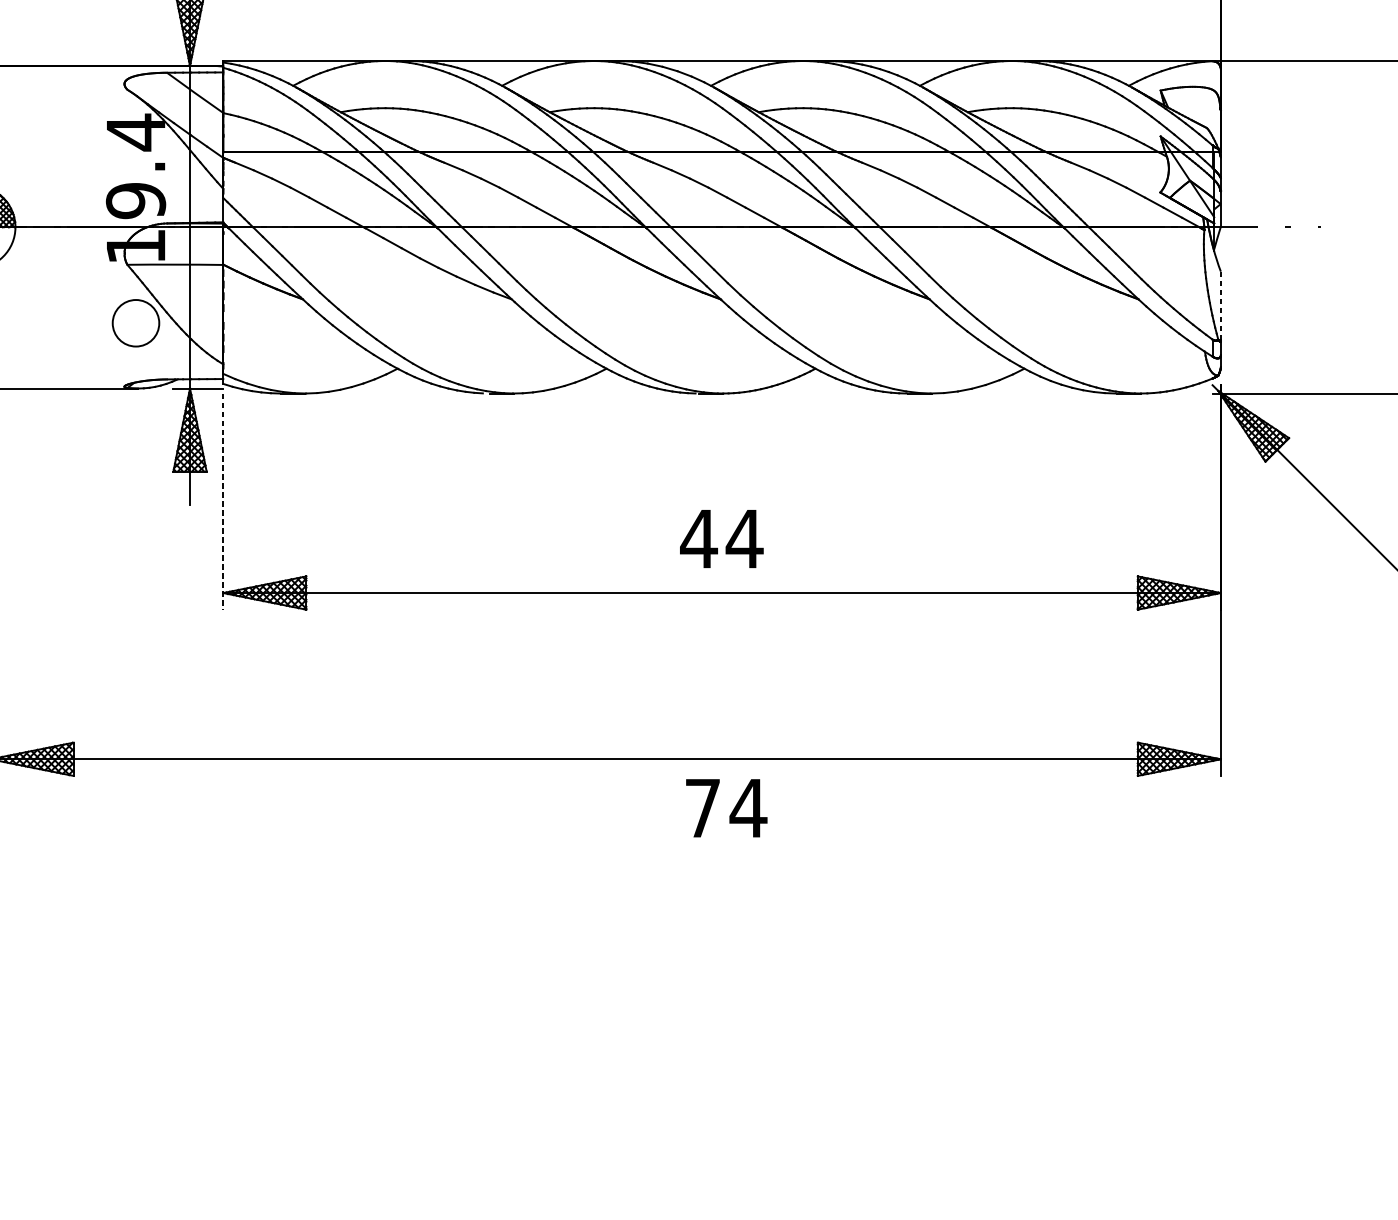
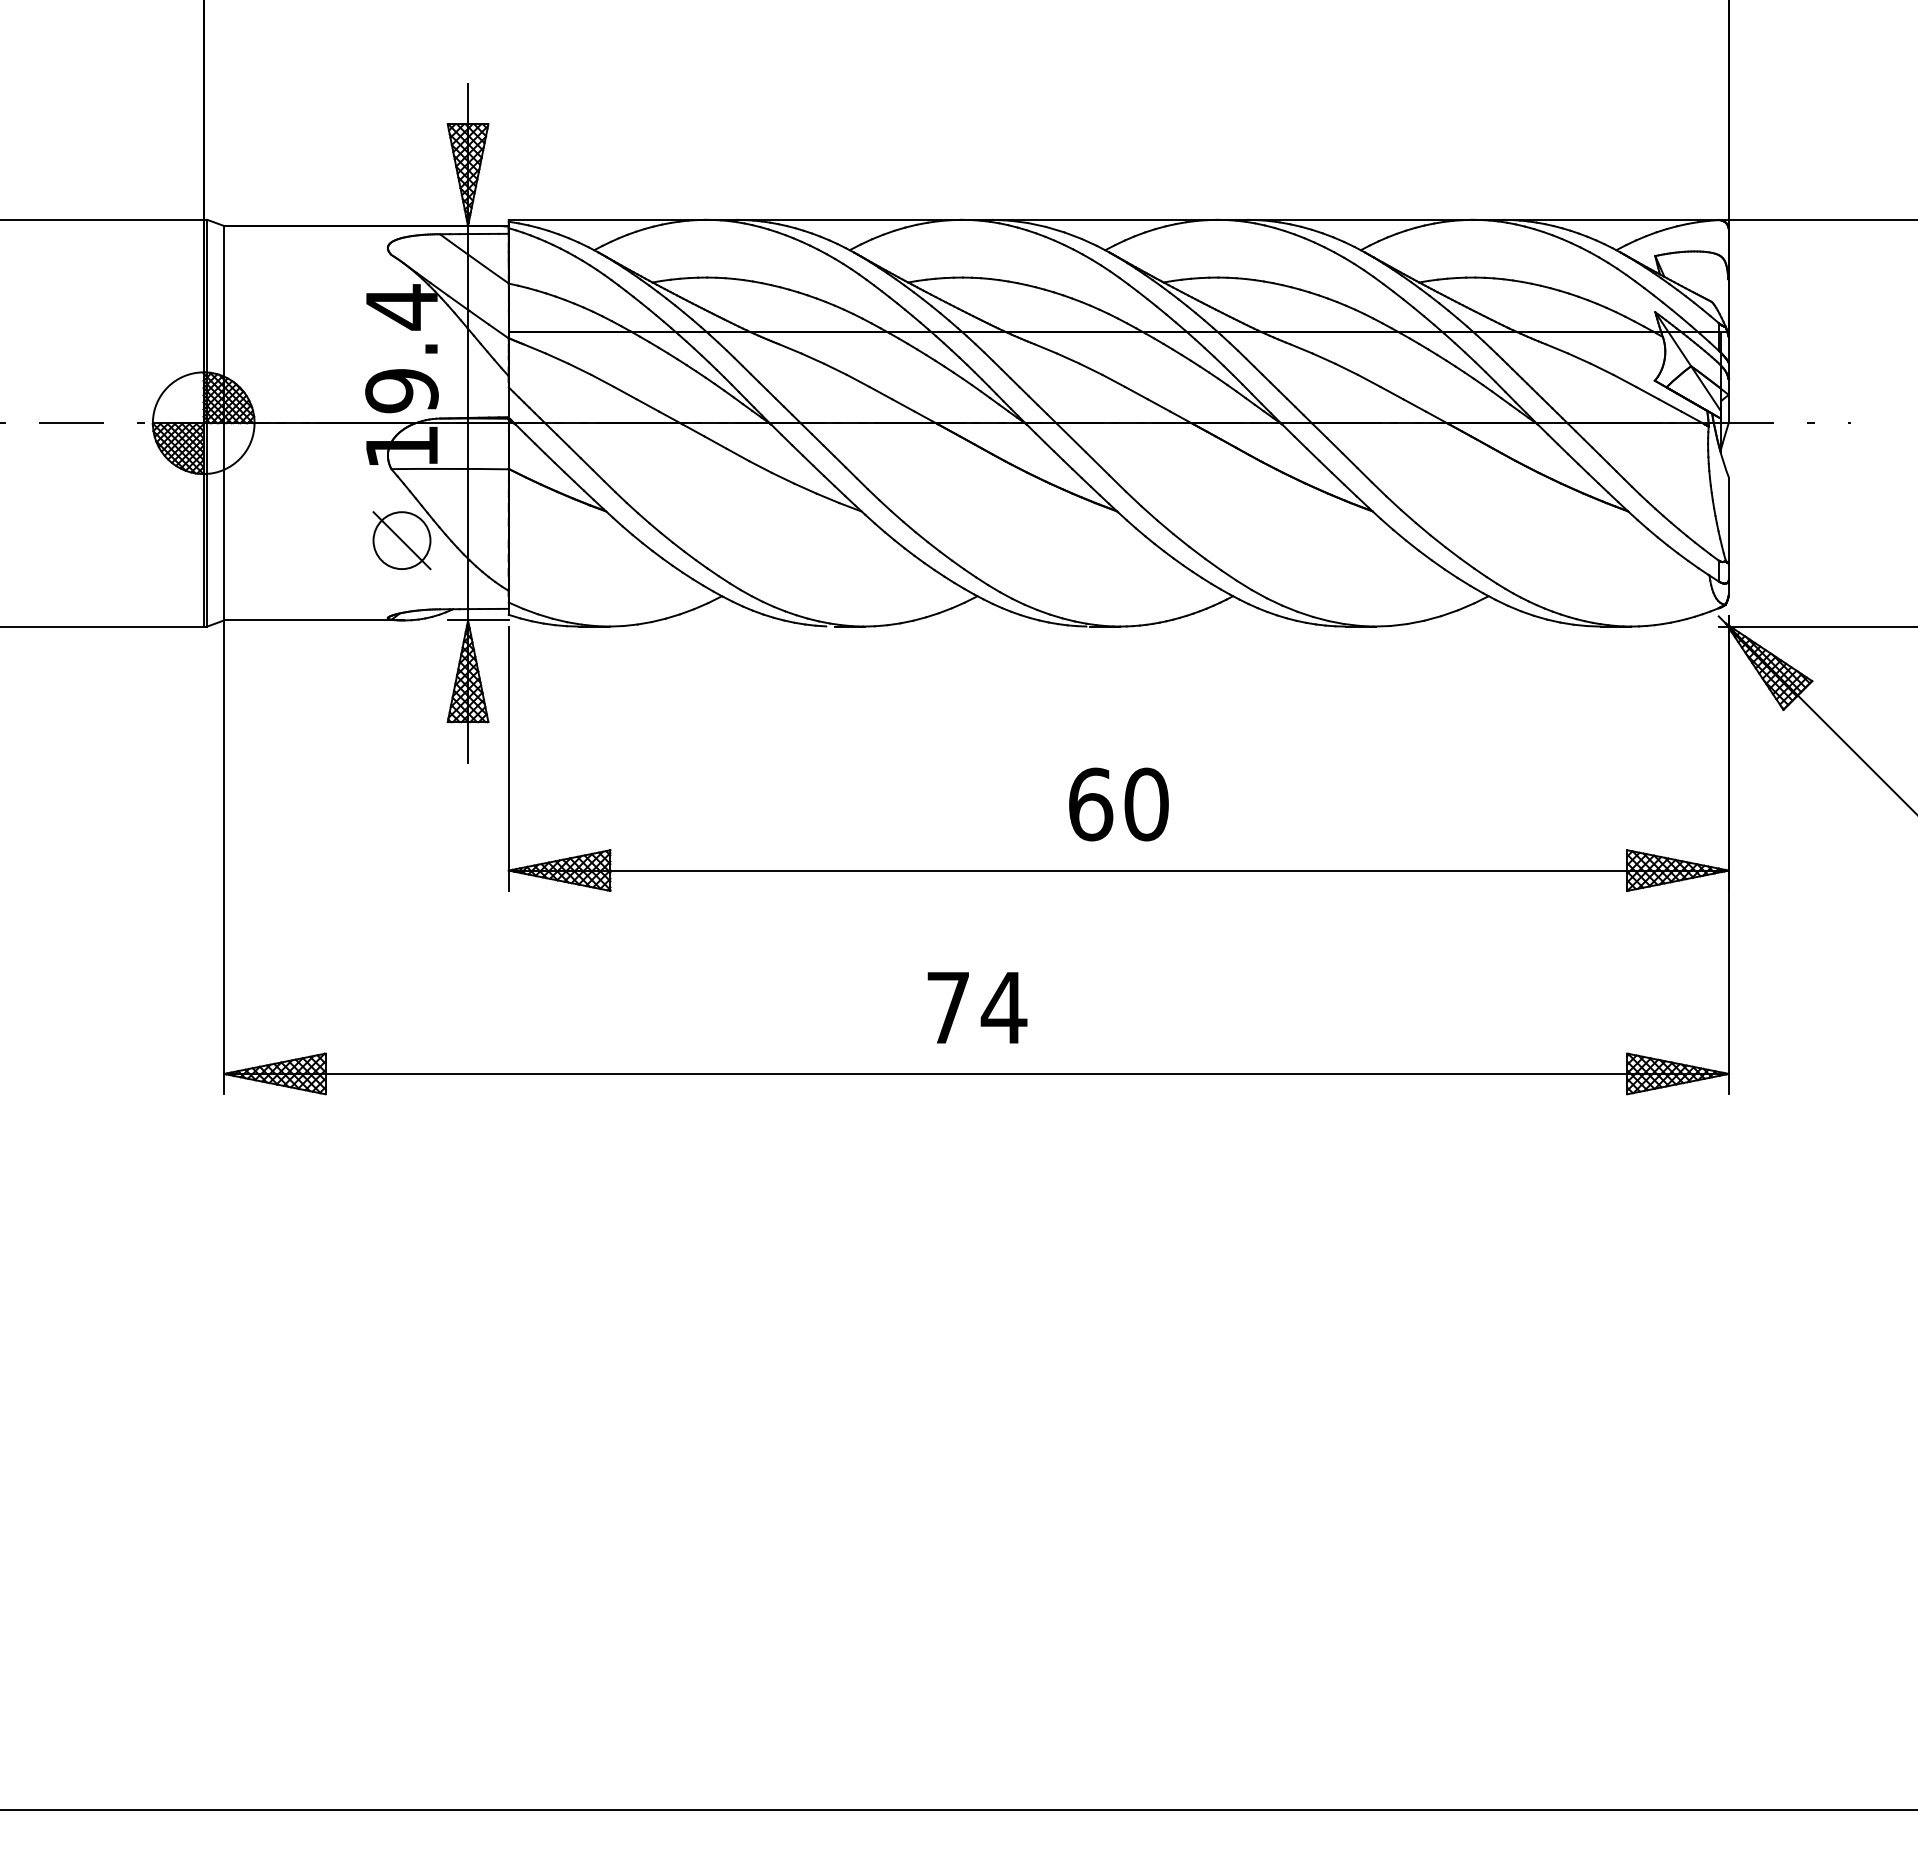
line: (1220, 305) -> (1728, 519), dashed -> solid
line: (135, 323) -> (401, 540), added
line: (223, 502) -> (508, 759), dashed -> solid
text: (721, 538) -> (1118, 804), 44 -> 60
text: (726, 807) -> (977, 1007), moved

